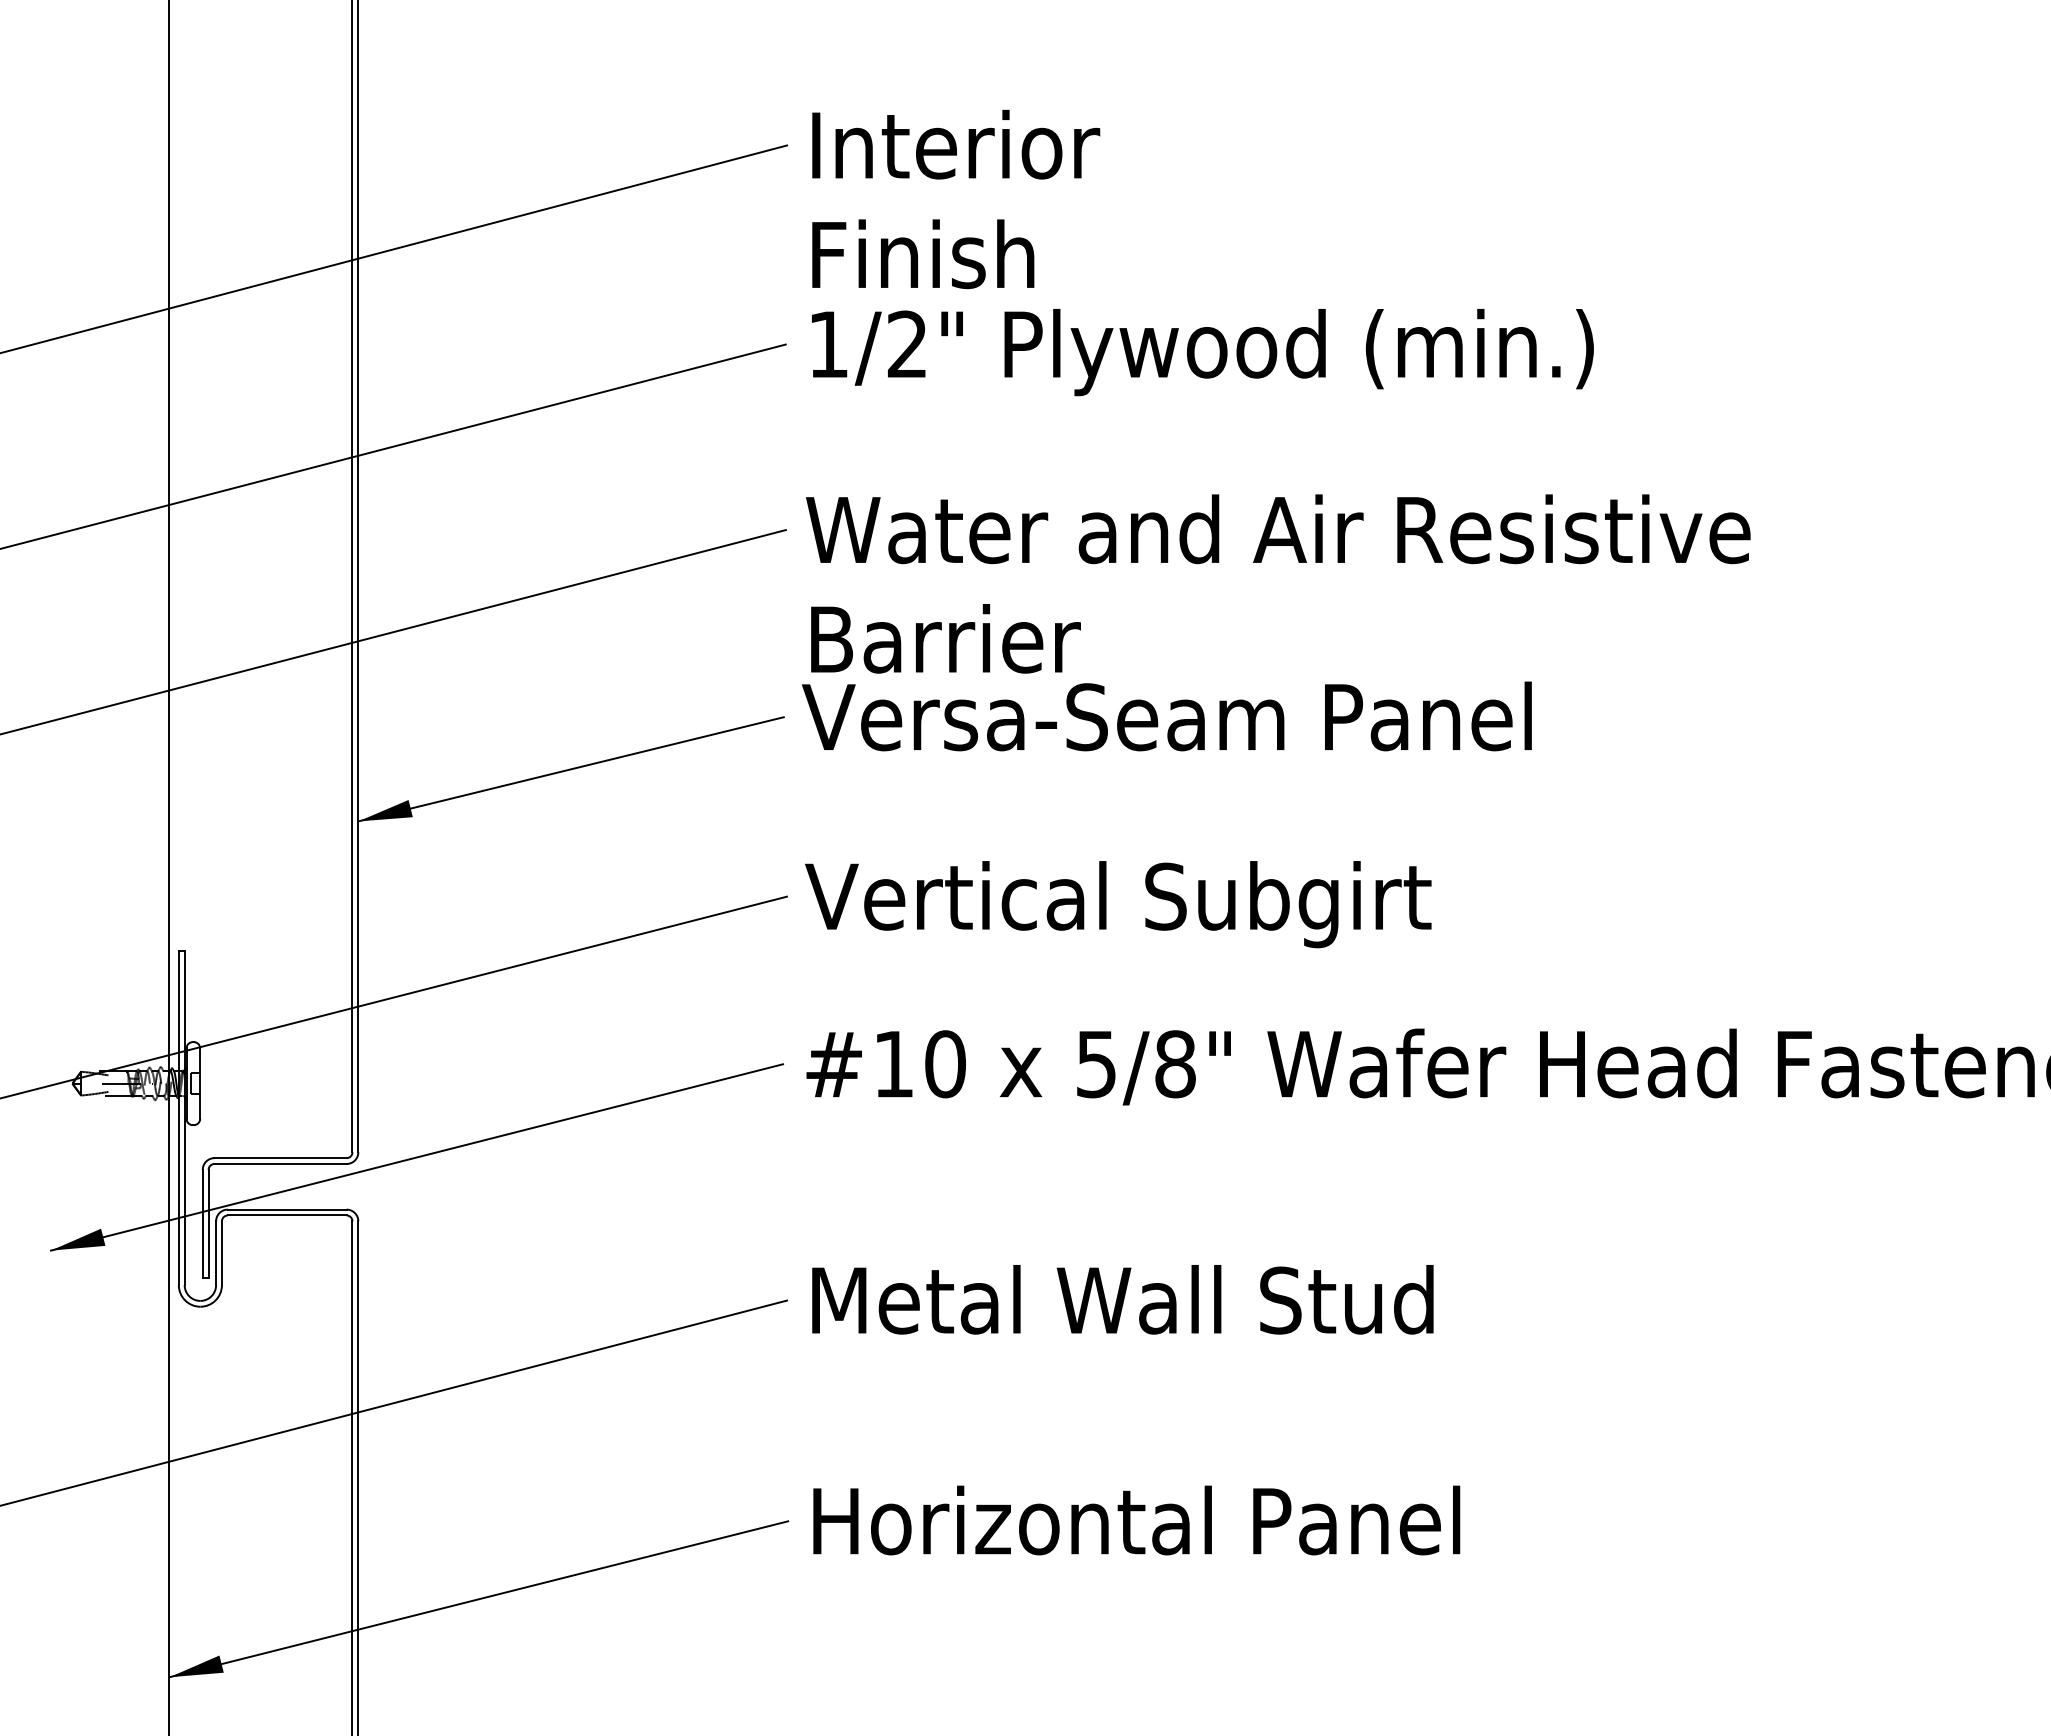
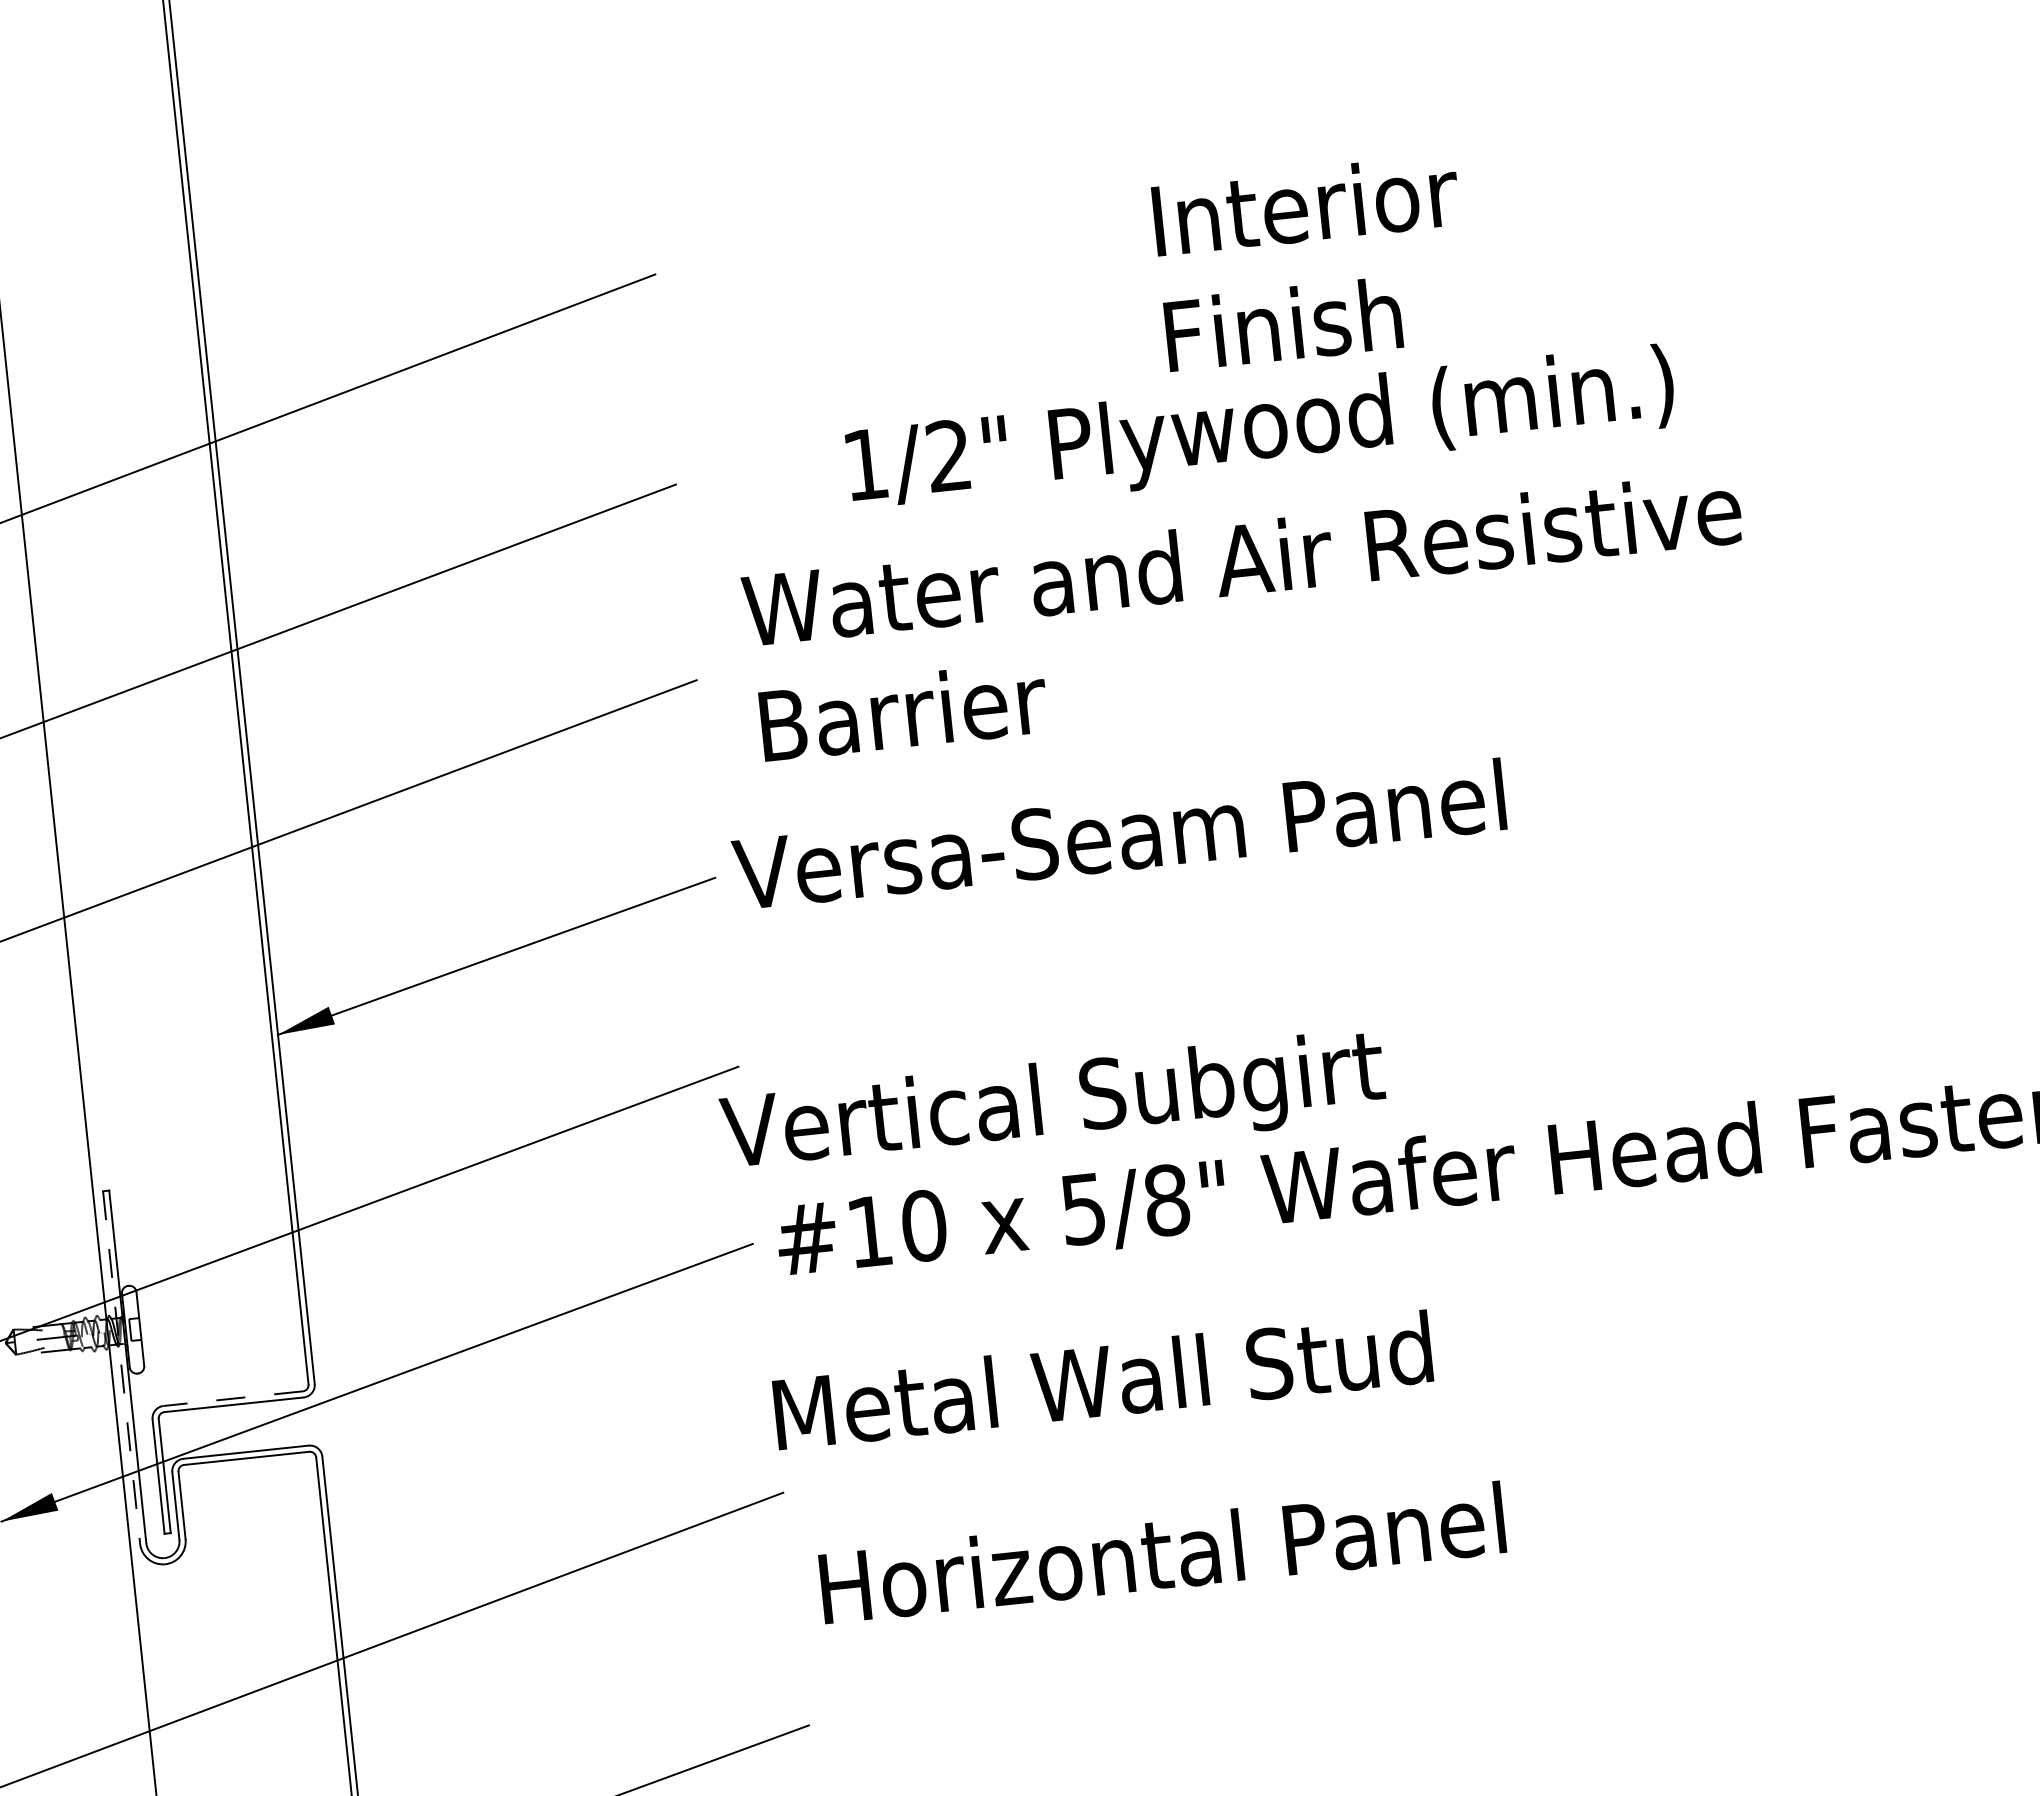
text: (956, 199) -> (1312, 262), moved
text: (1202, 352) -> (1260, 431), moved
text: (1278, 583) -> (1248, 616), moved
text: (1118, 904) -> (1053, 1107), moved
line: (178, 1118) -> (121, 1368), solid -> dashed
line: (280, 1158) -> (233, 1399), solid -> dashed
text: (1122, 1299) -> (1102, 1380), moved
text: (1136, 1520) -> (1162, 1553), moved

